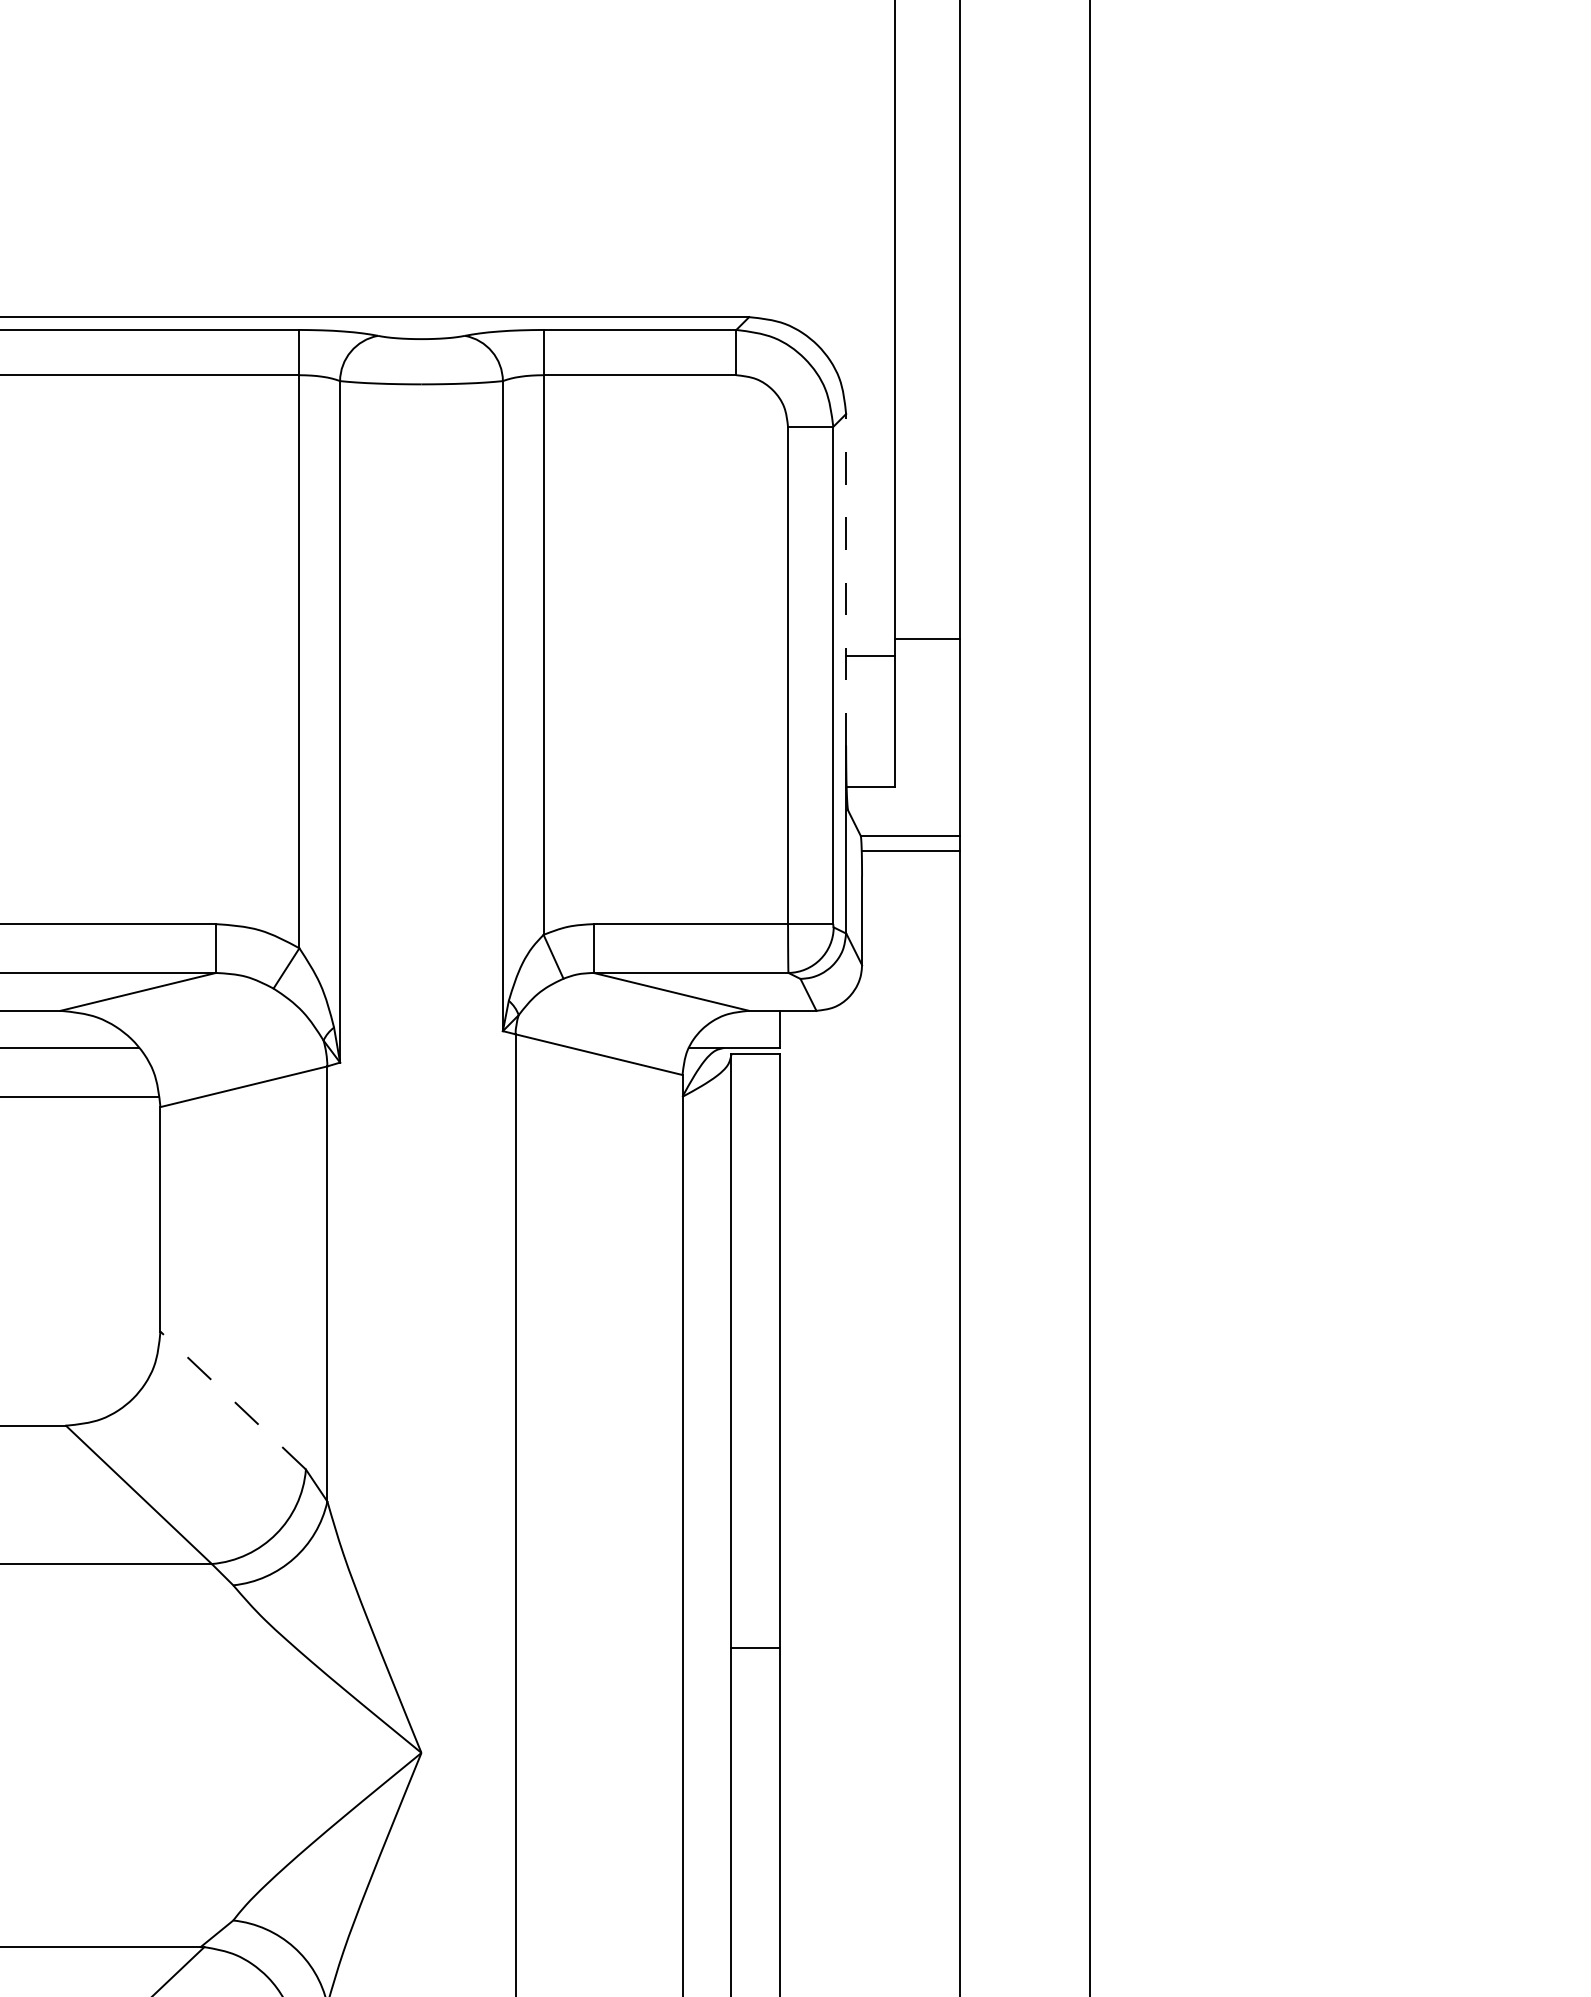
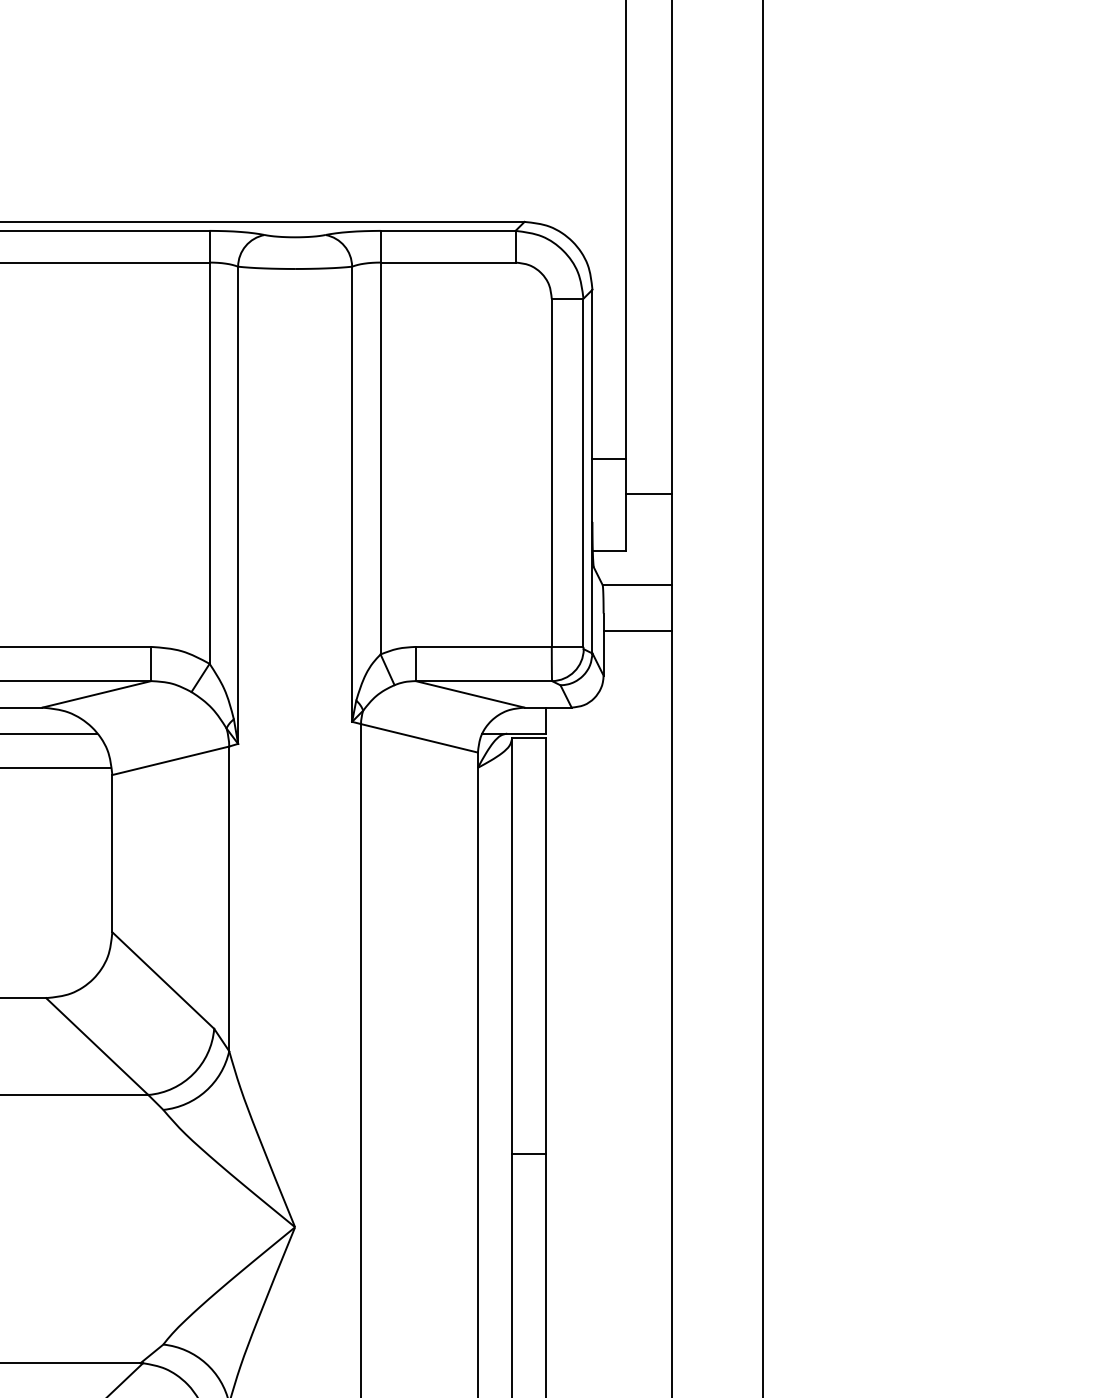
line: (846, 579) -> (592, 405), dashed -> solid
line: (926, 639) -> (648, 493), moved
line: (910, 851) -> (637, 631), moved
line: (232, 1400) -> (162, 980), dashed -> solid

